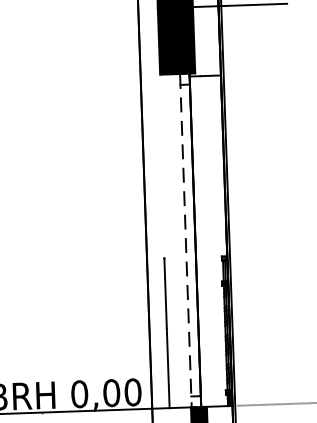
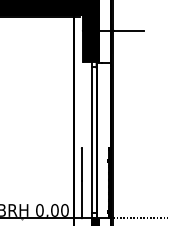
line: (186, 241) -> (92, 140), dashed -> solid

